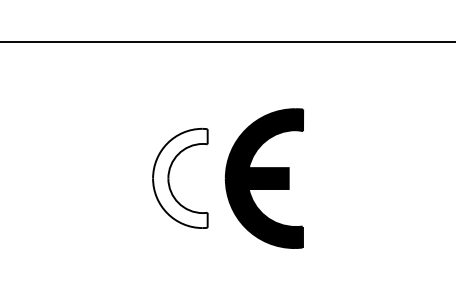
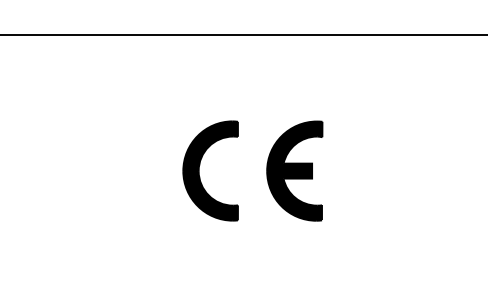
fill: (180, 177) -> (210, 170), added
part: (264, 177) -> (294, 170), size x0.71

